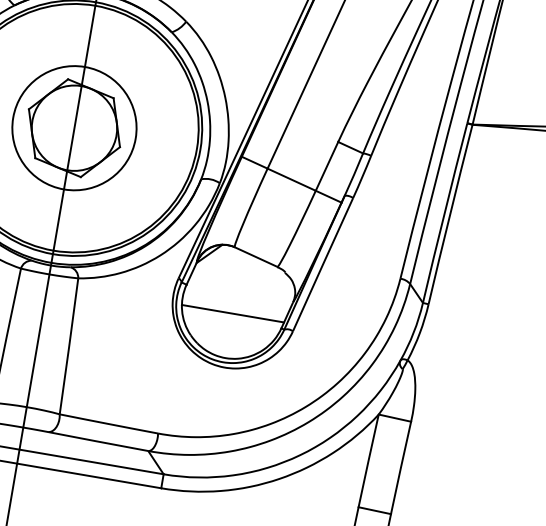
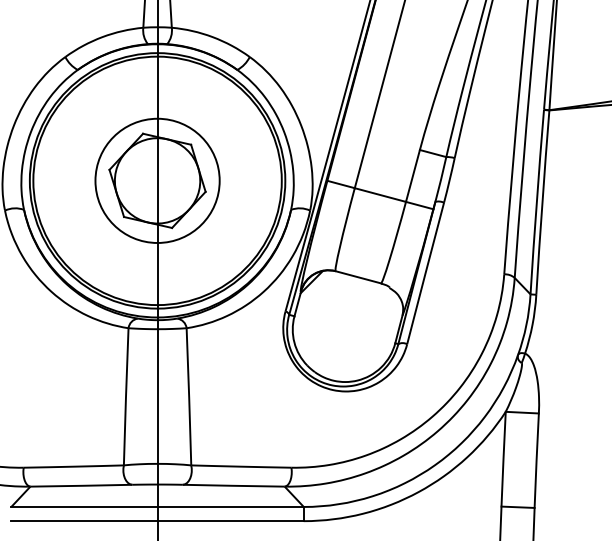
line: (232, 314) -> (344, 337), removed

